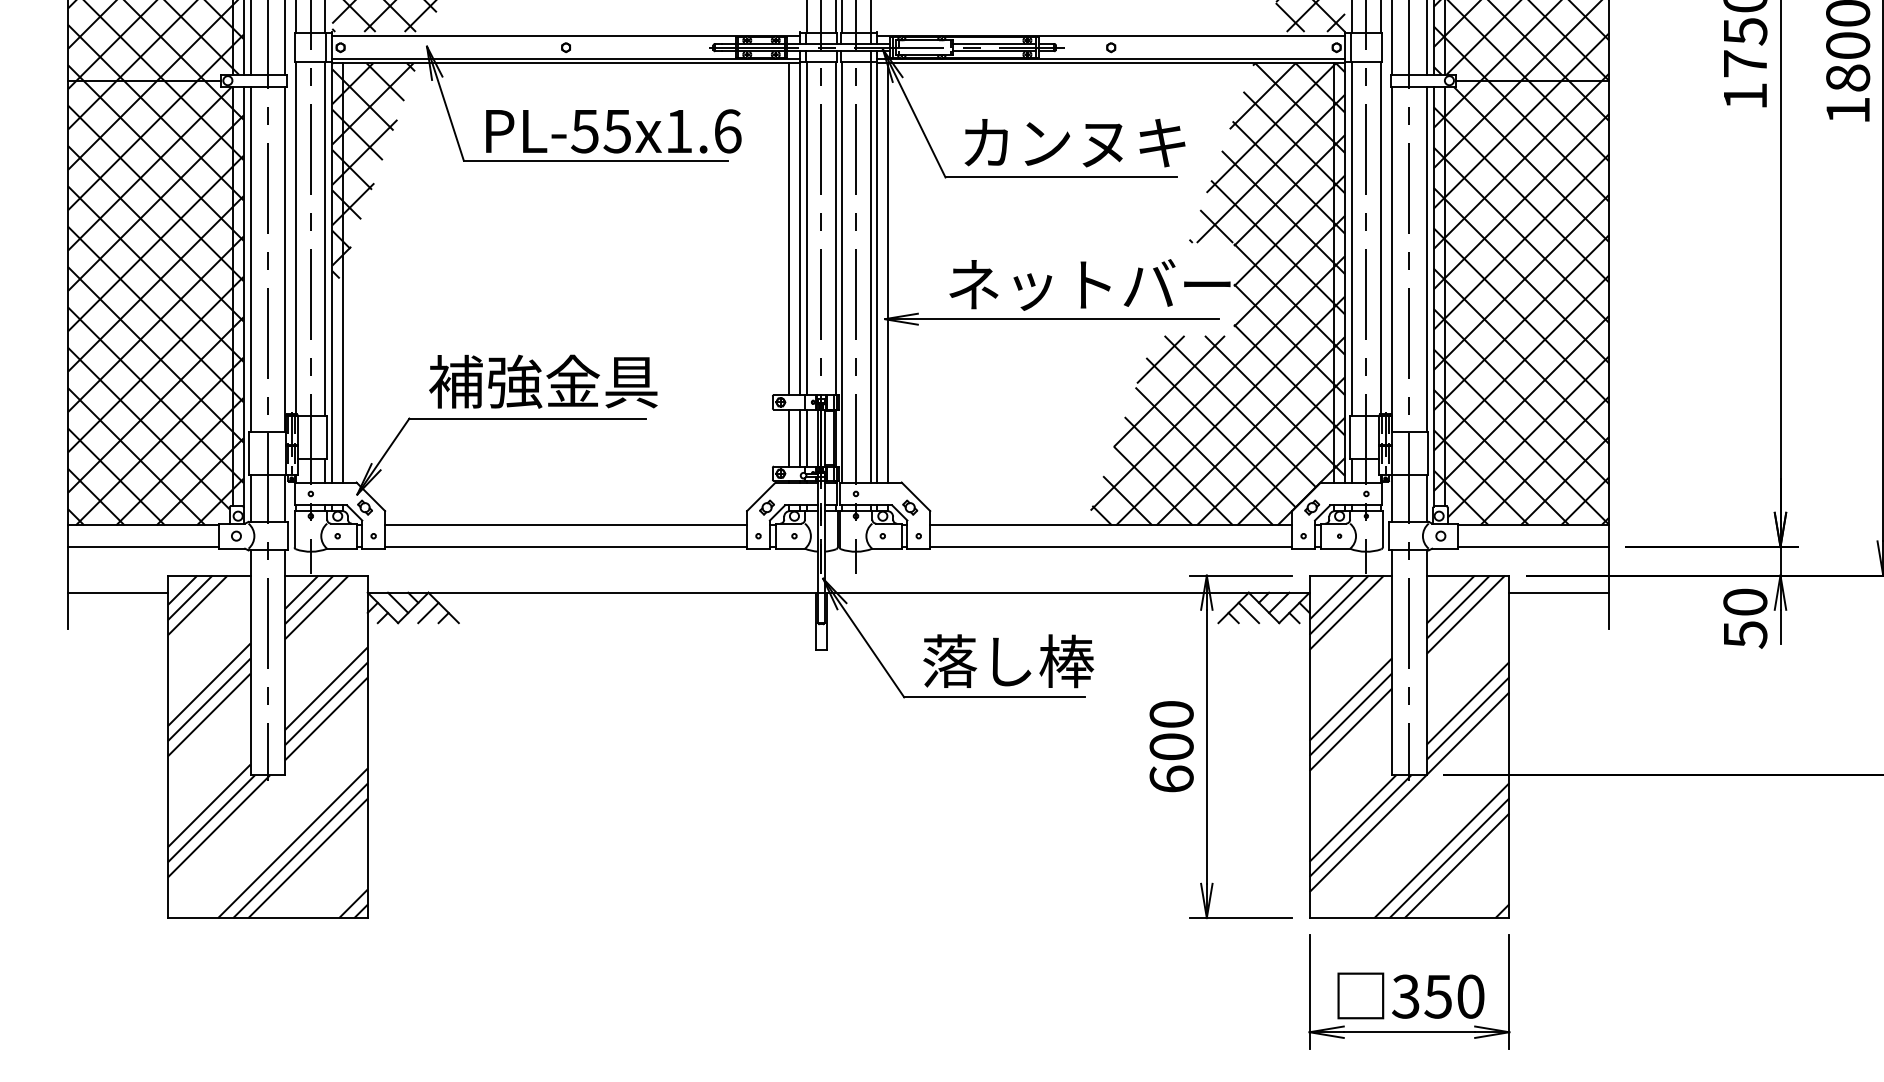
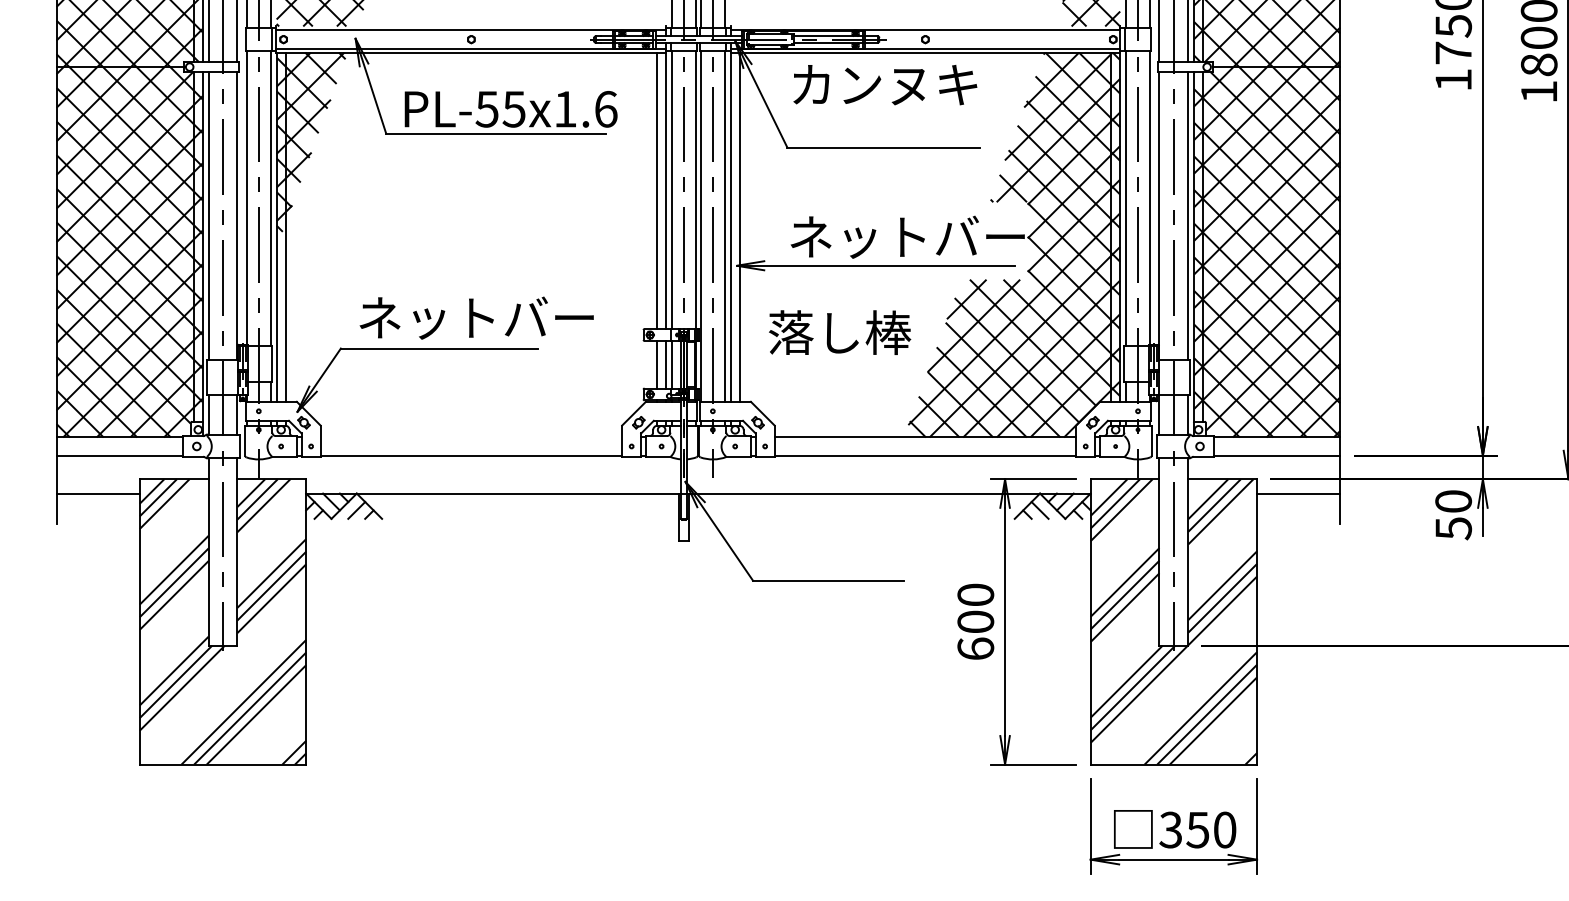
text: (1075, 143) -> (885, 85), moved
text: (571, 381) -> (475, 317), 補強金具 -> ネットバー
line: (566, 525) -> (471, 437), removed
text: (1009, 661) -> (840, 332), moved

